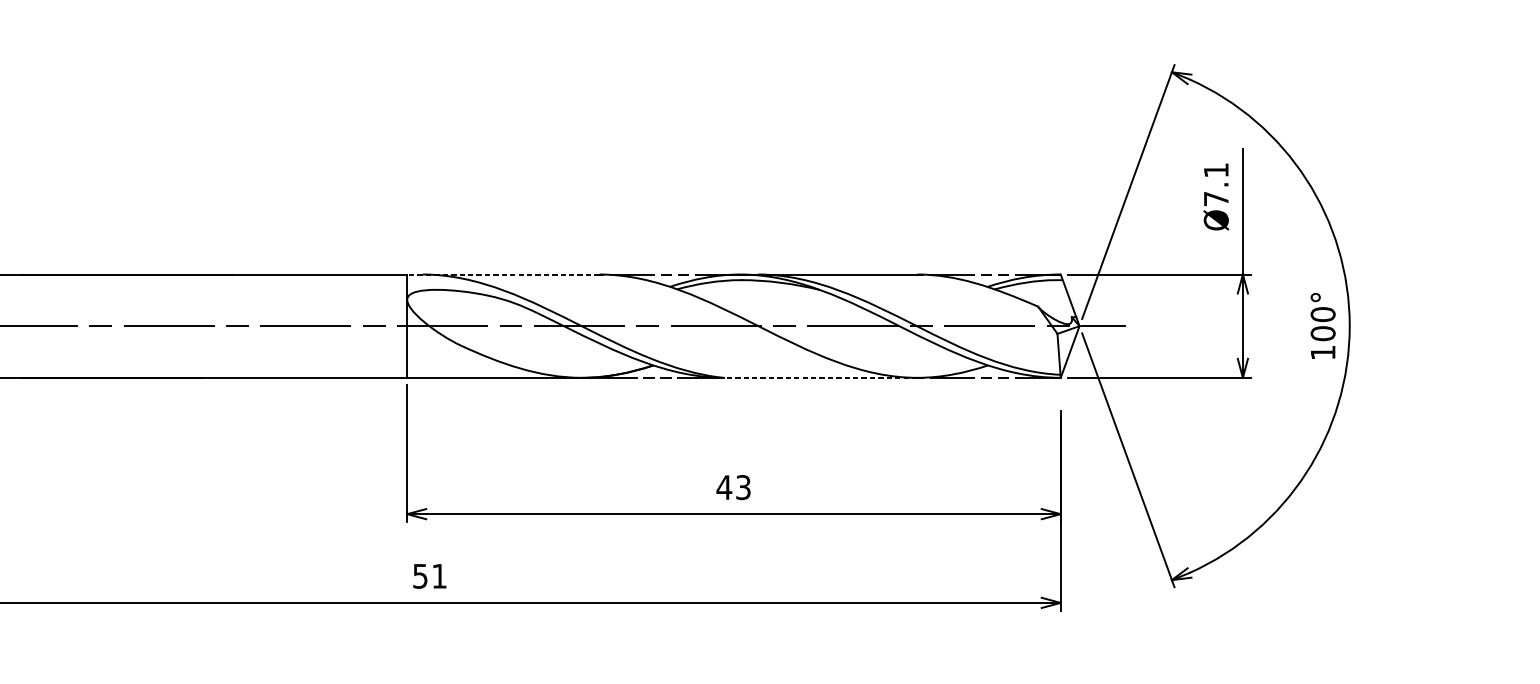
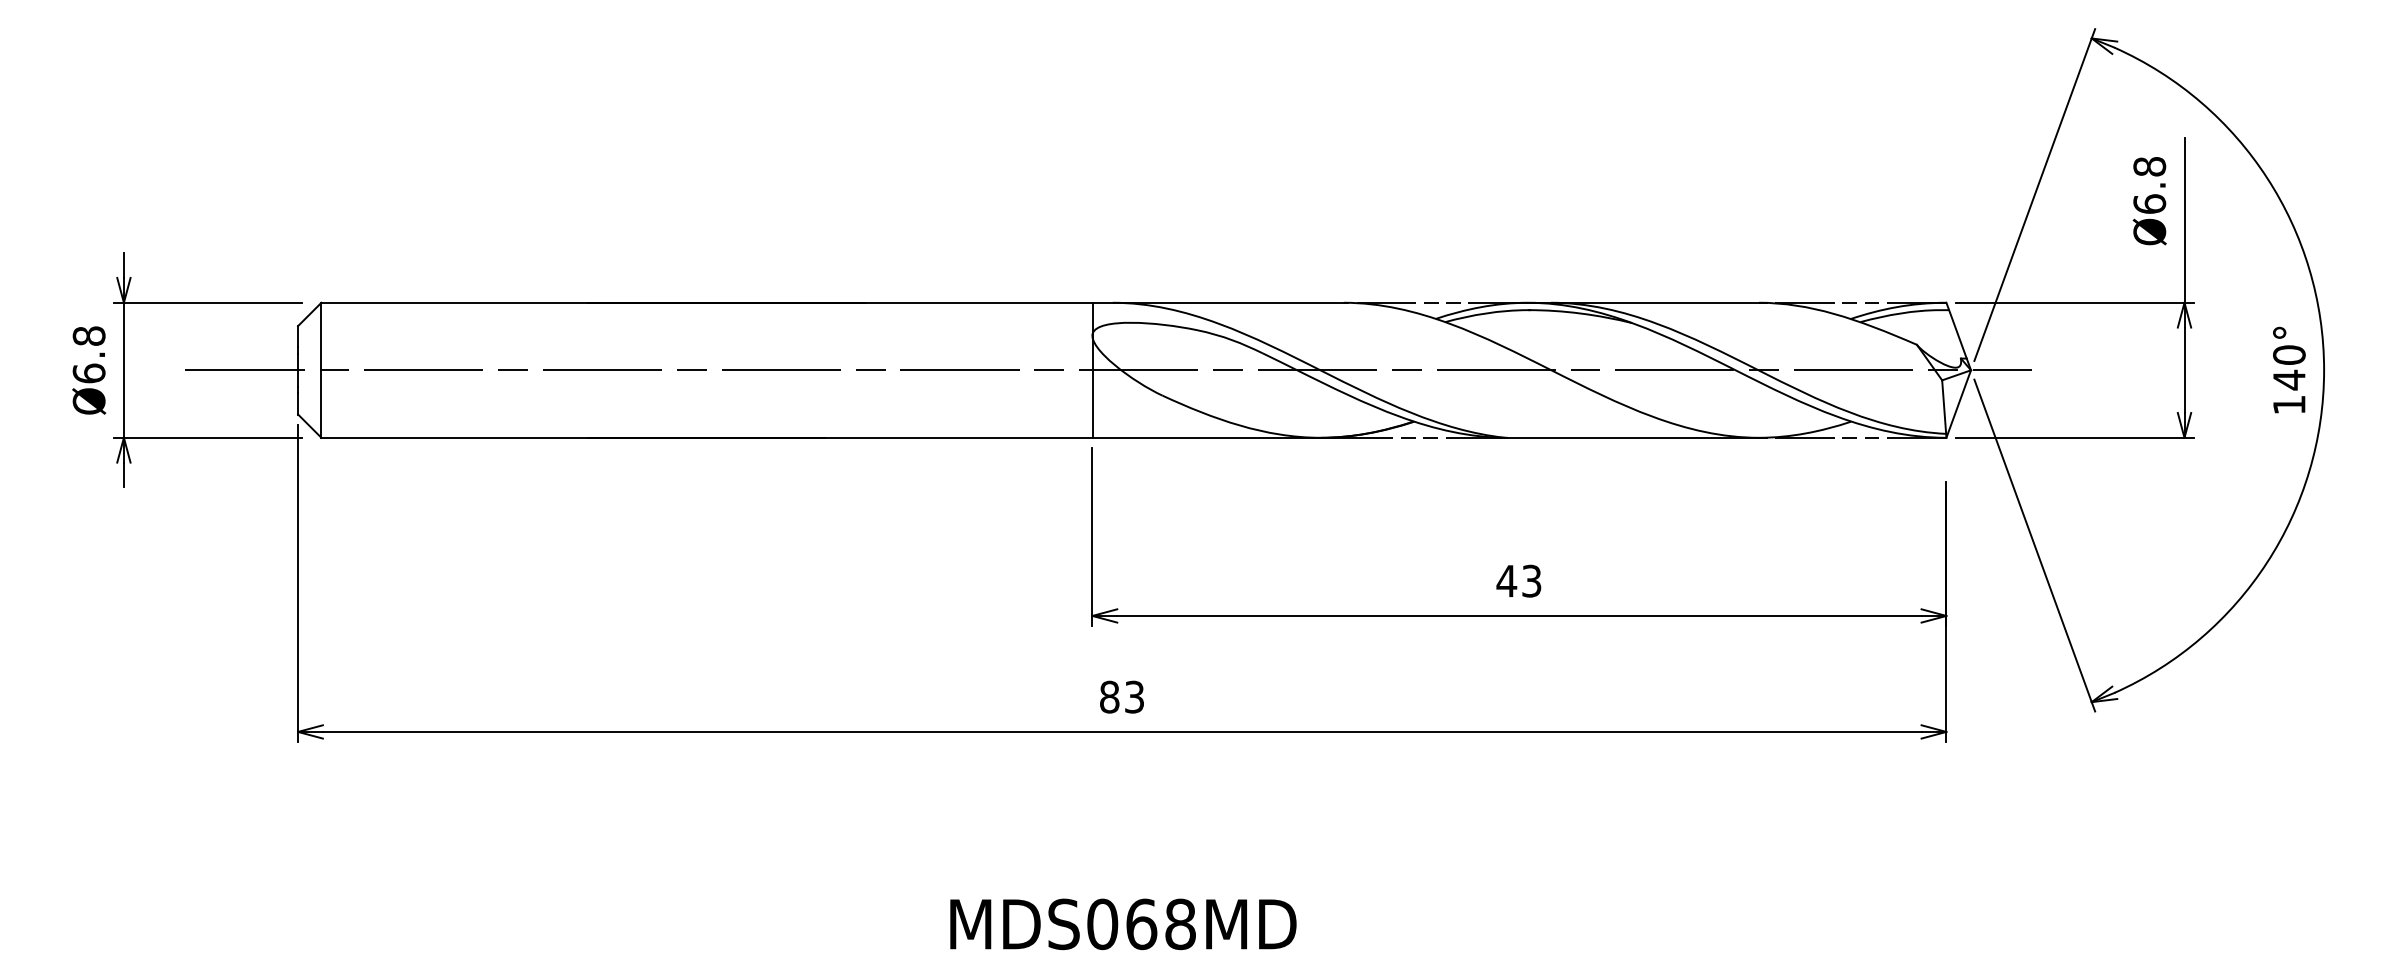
text: (1216, 184) -> (2149, 185), Ø7.1 -> Ø6.8
line: (503, 274) -> (1218, 302), dashed -> solid
text: (1323, 333) -> (2289, 379), 100° -> 140°
line: (820, 377) -> (1632, 437), dashed -> solid
text: (429, 575) -> (1121, 696), 51 -> 83

